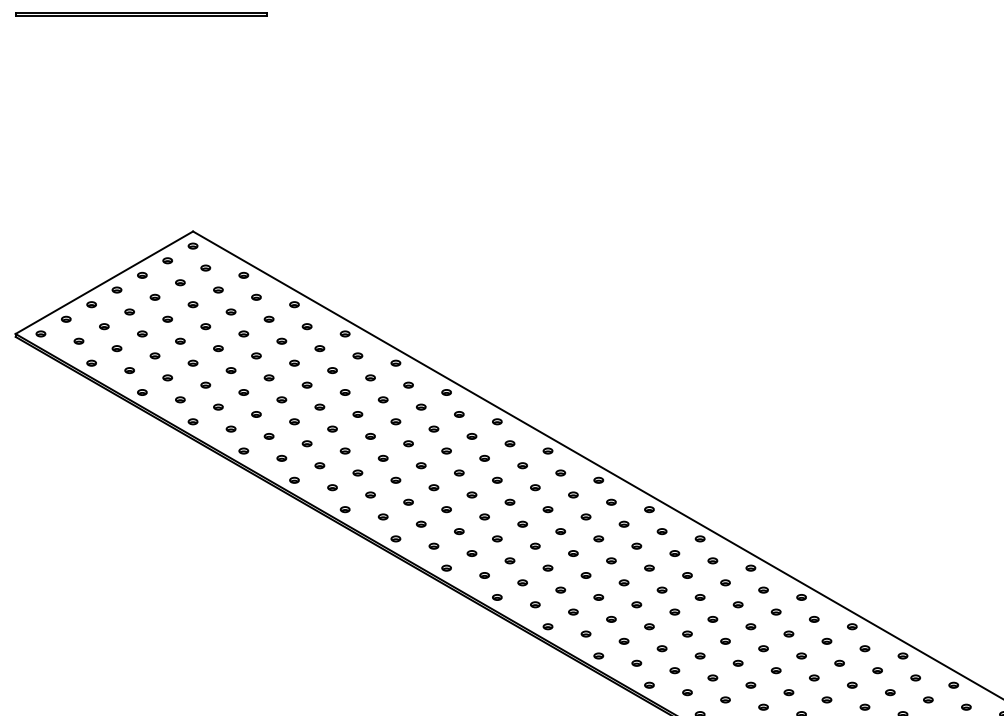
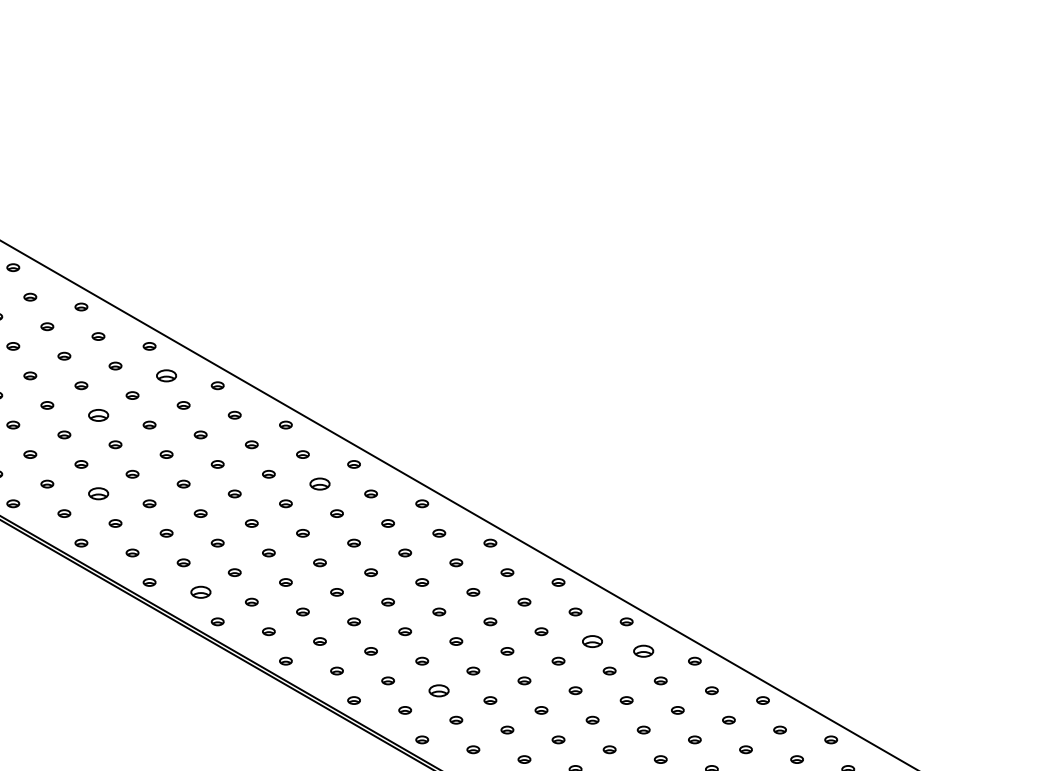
part: (357, 355) -> (166, 375), size x1.6
part: (306, 384) -> (97, 414), size x1.6
part: (471, 436) -> (319, 484), size x1.6
part: (306, 443) -> (97, 493), size x1.6
part: (382, 516) -> (199, 591), size x1.6
part: (674, 553) -> (592, 641), size x1.6
part: (712, 560) -> (643, 650), size x1.6
part: (560, 589) -> (438, 689), size x1.6

